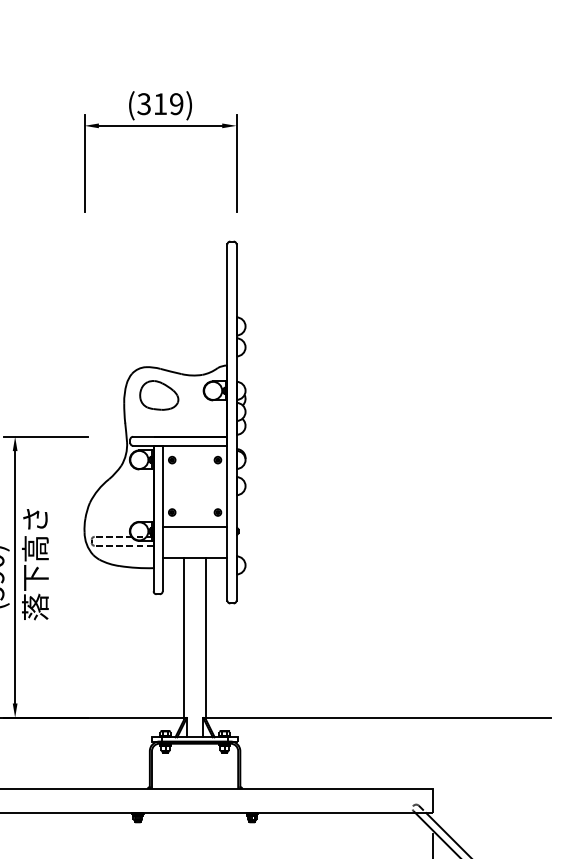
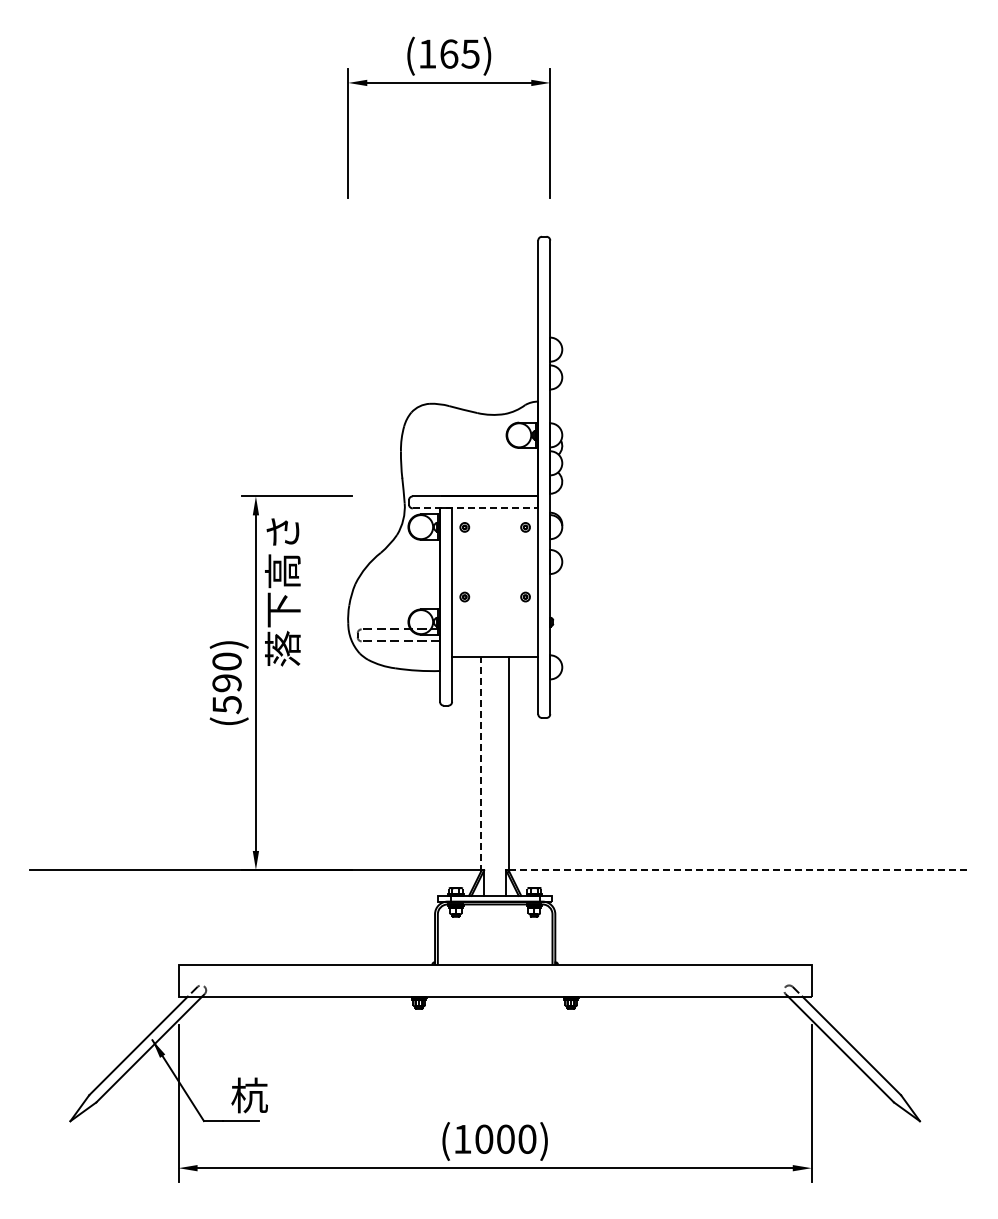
text: (159, 103) -> (448, 53), (319) -> (165)
part: (159, 395) -> (447, 441), removed
line: (180, 445) -> (475, 508), solid -> dashed
line: (195, 527) -> (495, 616), removed
text: (35, 564) -> (282, 592), moved
line: (184, 638) -> (480, 764), solid -> dashed
line: (378, 717) -> (739, 869), solid -> dashed

